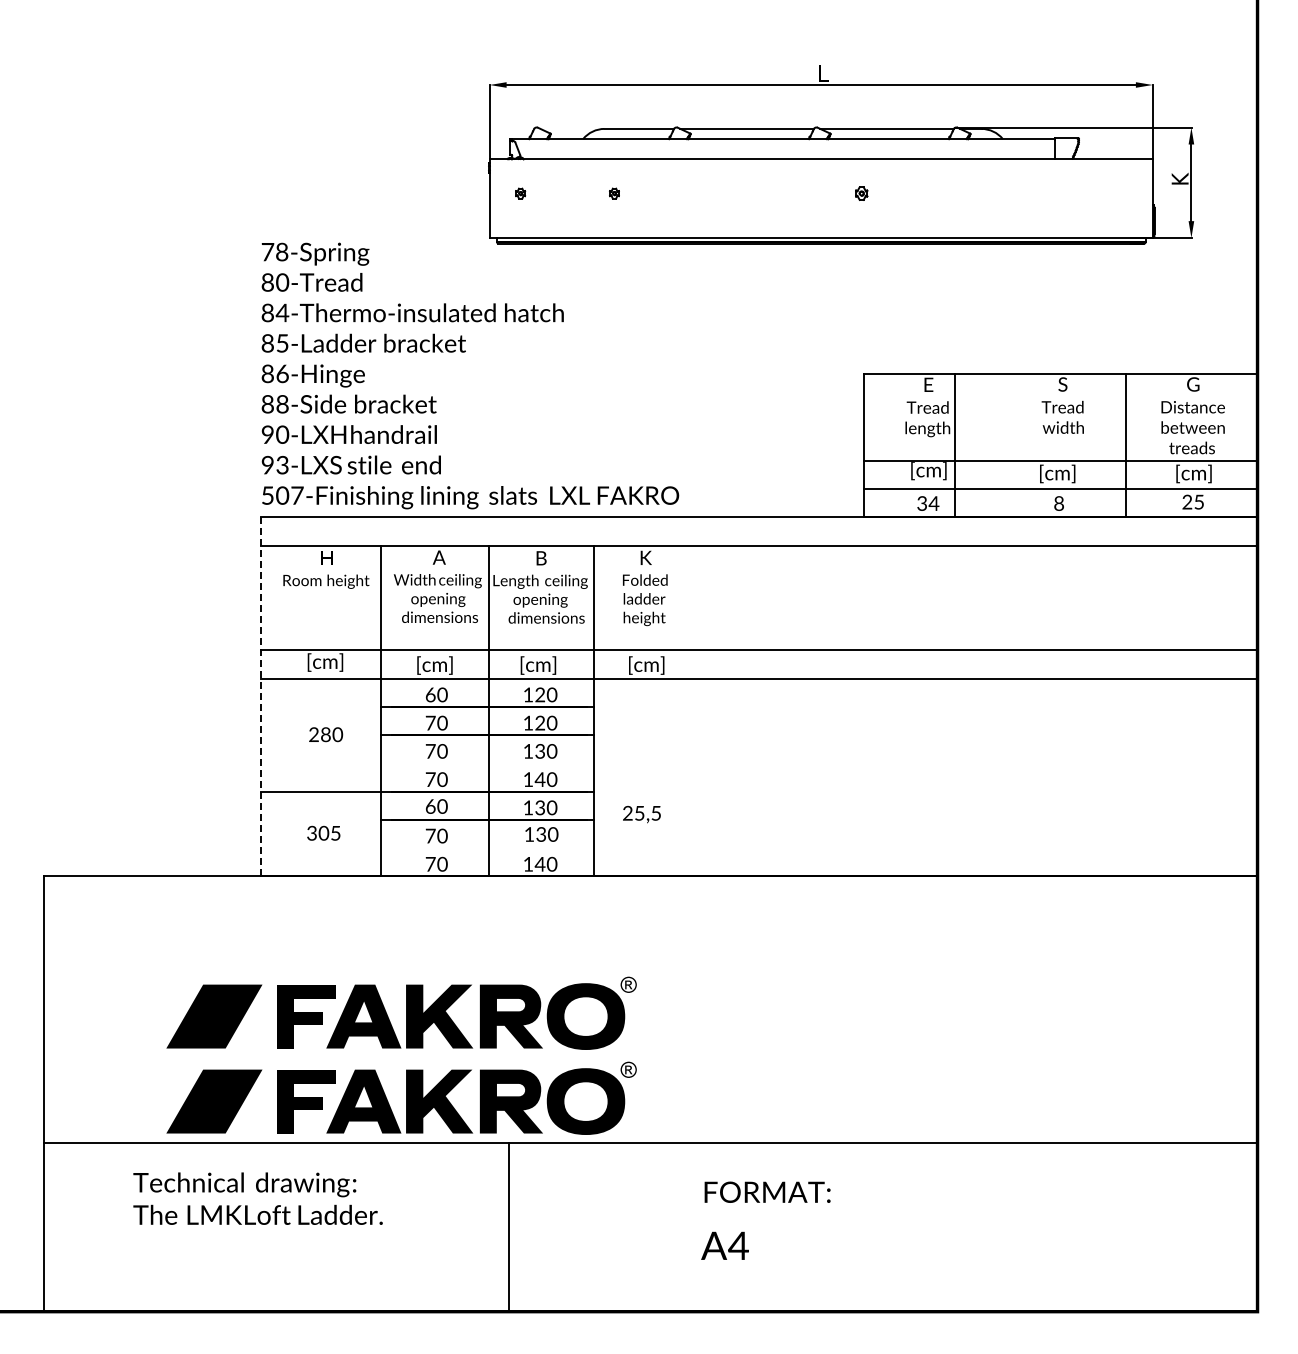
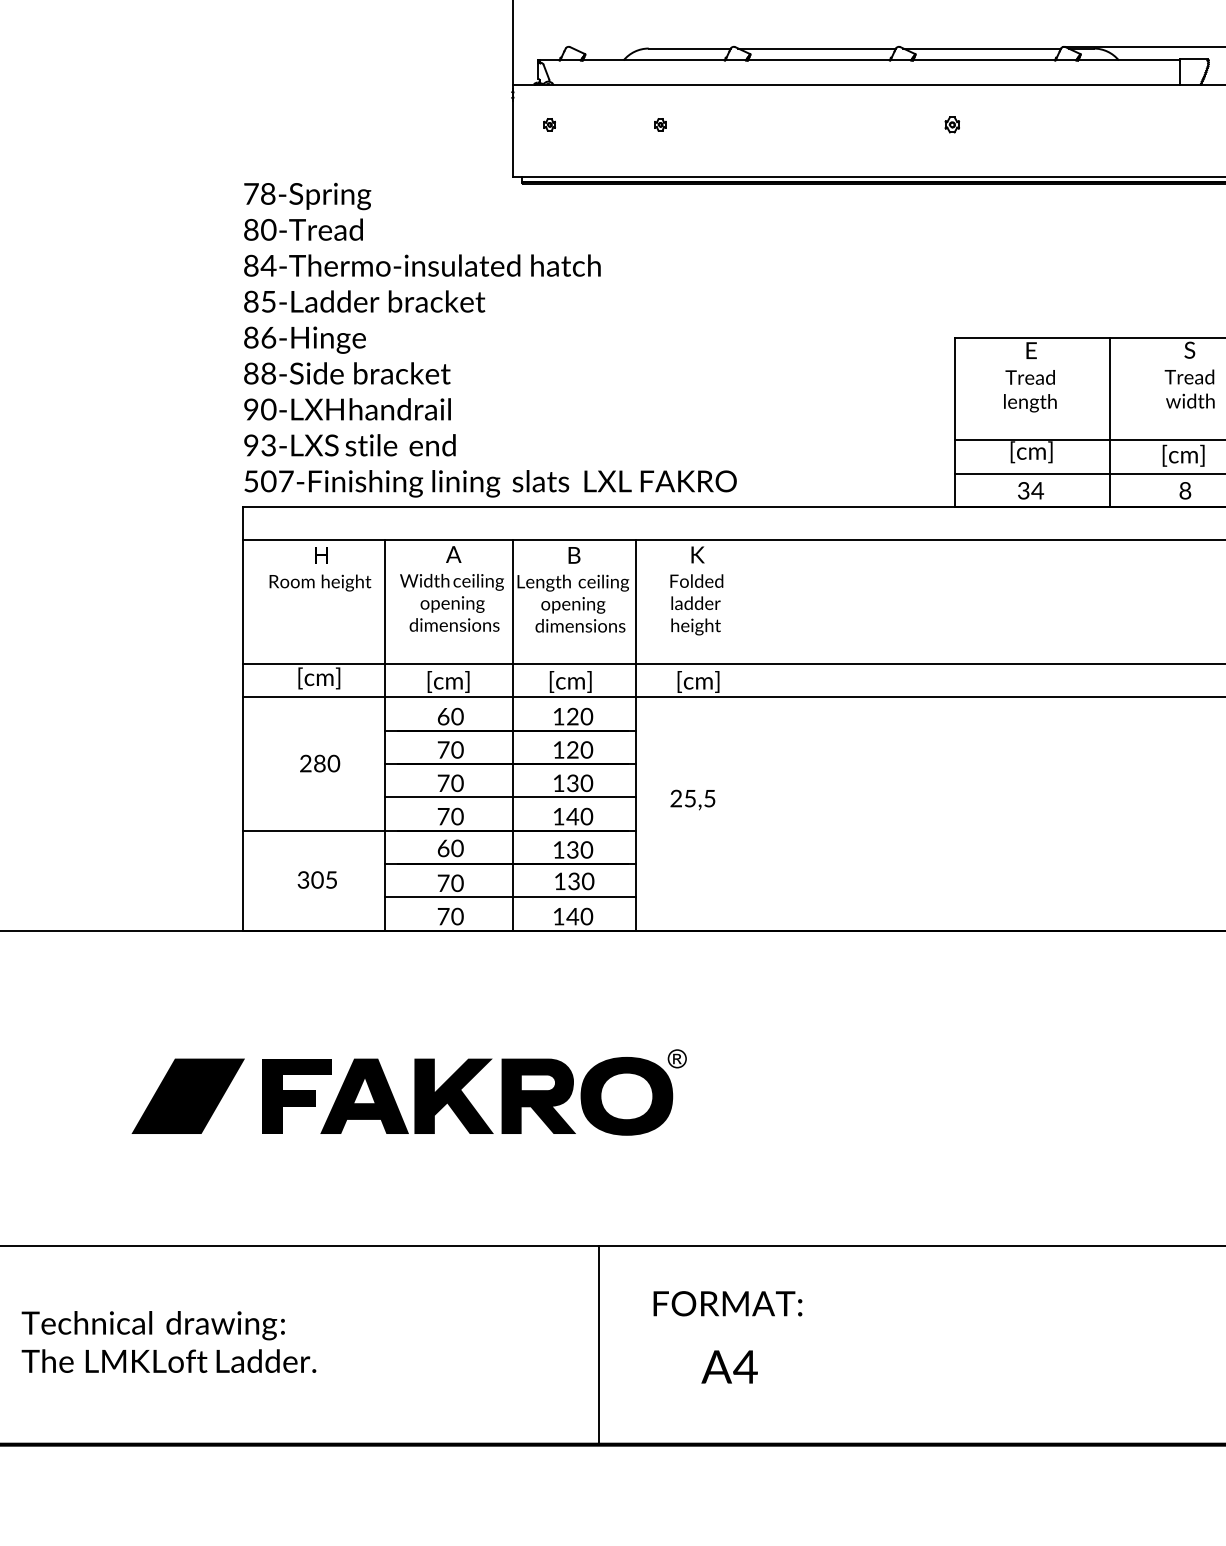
line: (955, 445) -> (1110, 422), moved
line: (260, 696) -> (242, 718), dashed -> solid
line: (486, 763) -> (509, 797), added
text: (641, 814) -> (692, 799), moved
line: (486, 848) -> (509, 897), added
part: (401, 1097) -> (409, 1191), removed
text: (767, 1191) -> (727, 1302), moved
text: (257, 1198) -> (168, 1341), moved
line: (509, 1227) -> (599, 1345), moved
text: (724, 1245) -> (728, 1366), moved

